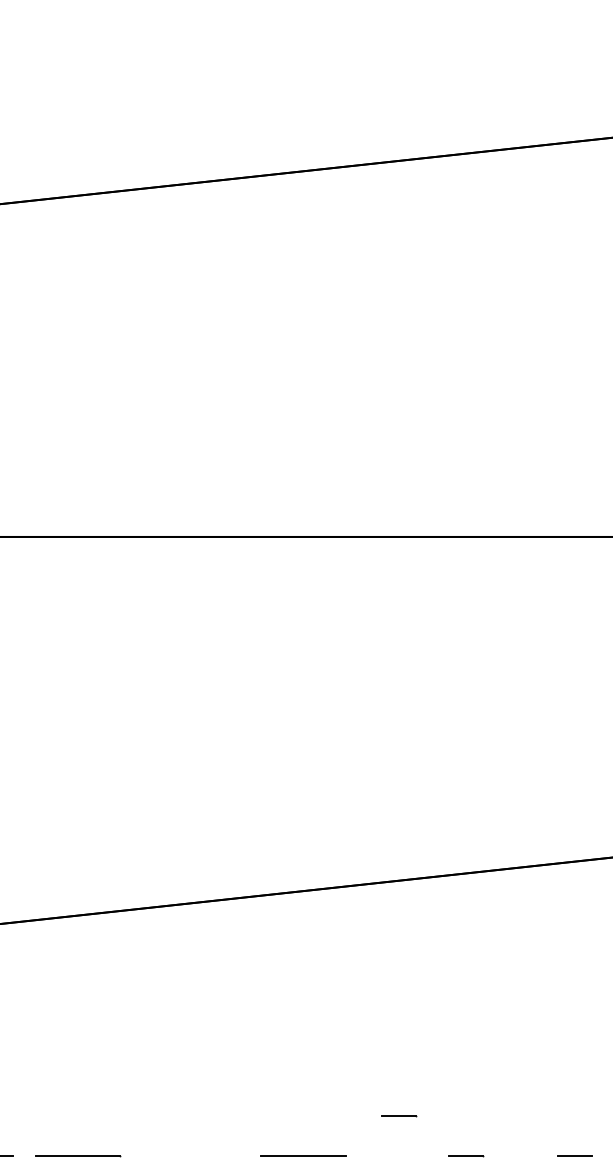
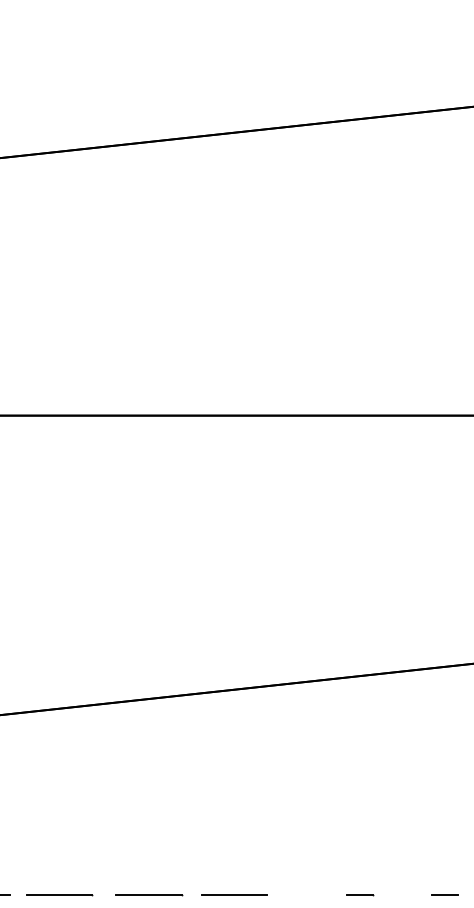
line: (398, 1116) -> (308, 864), removed
line: (193, 1157) -> (149, 895), added

